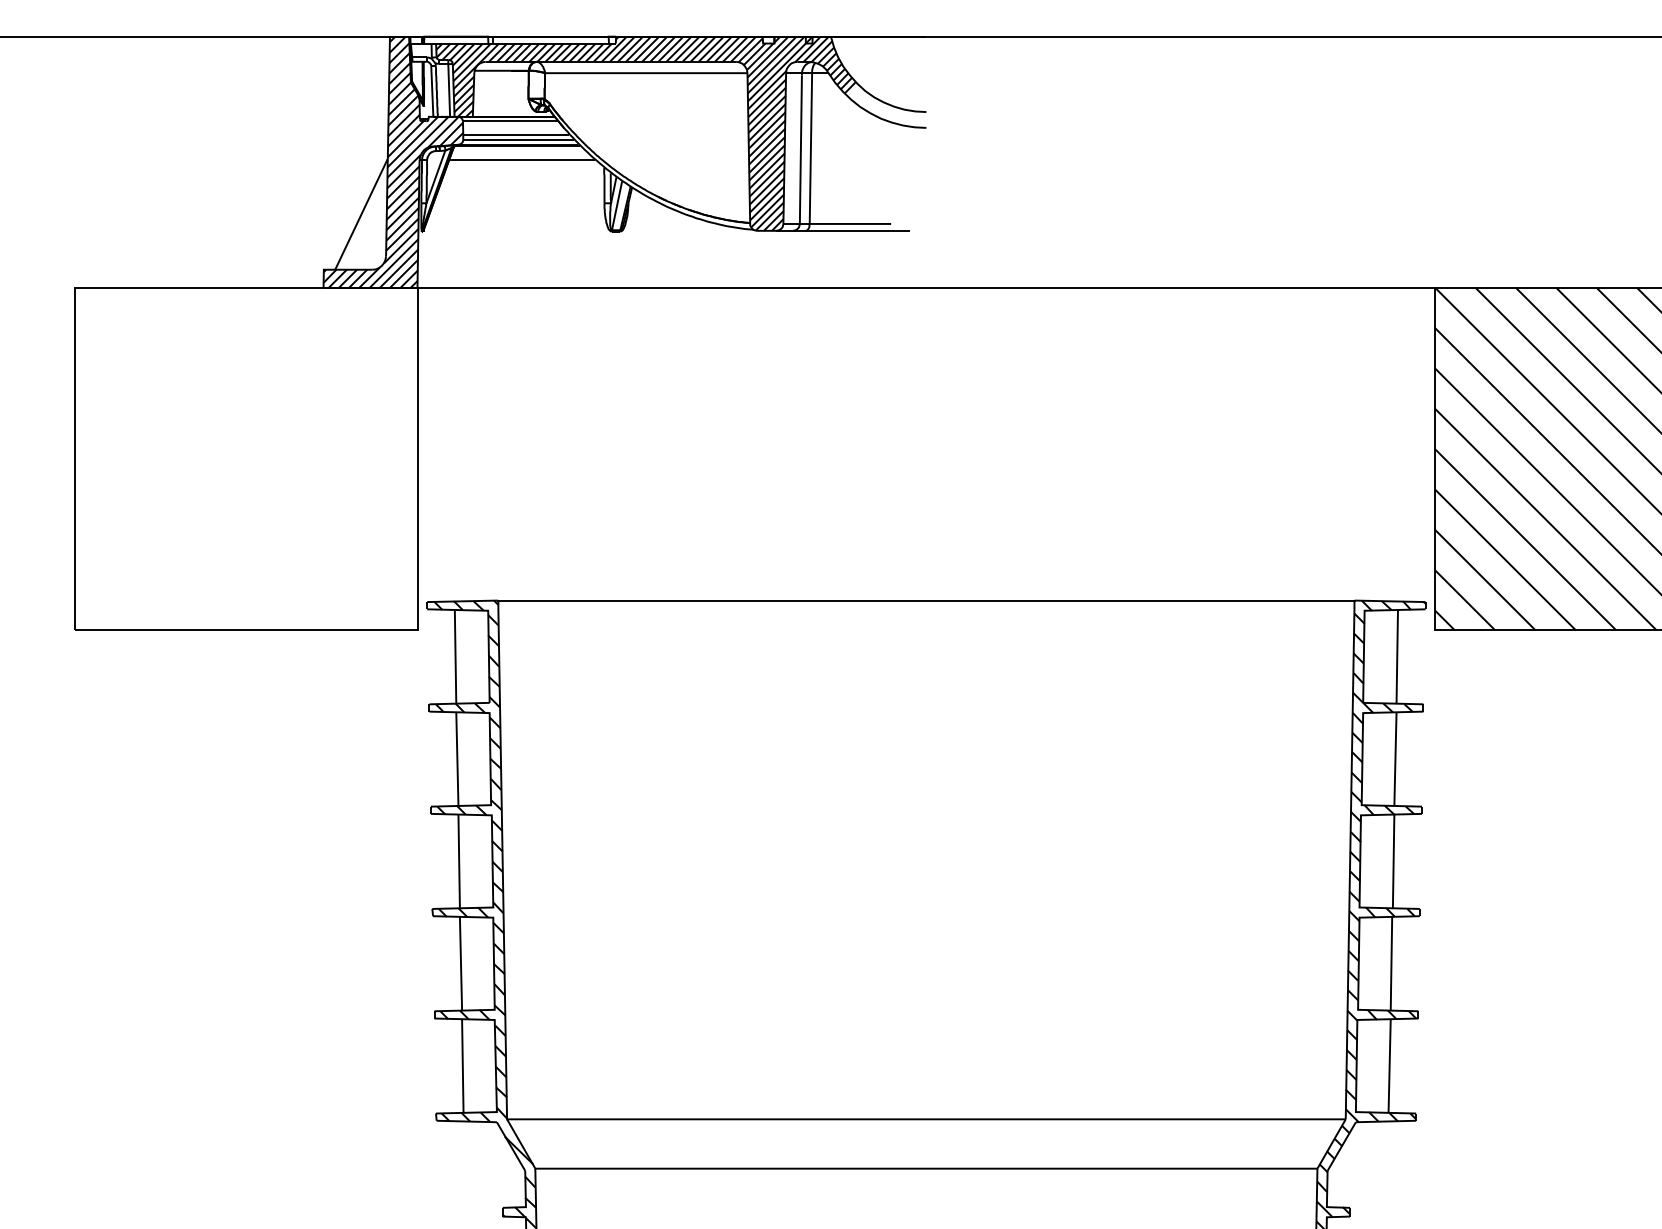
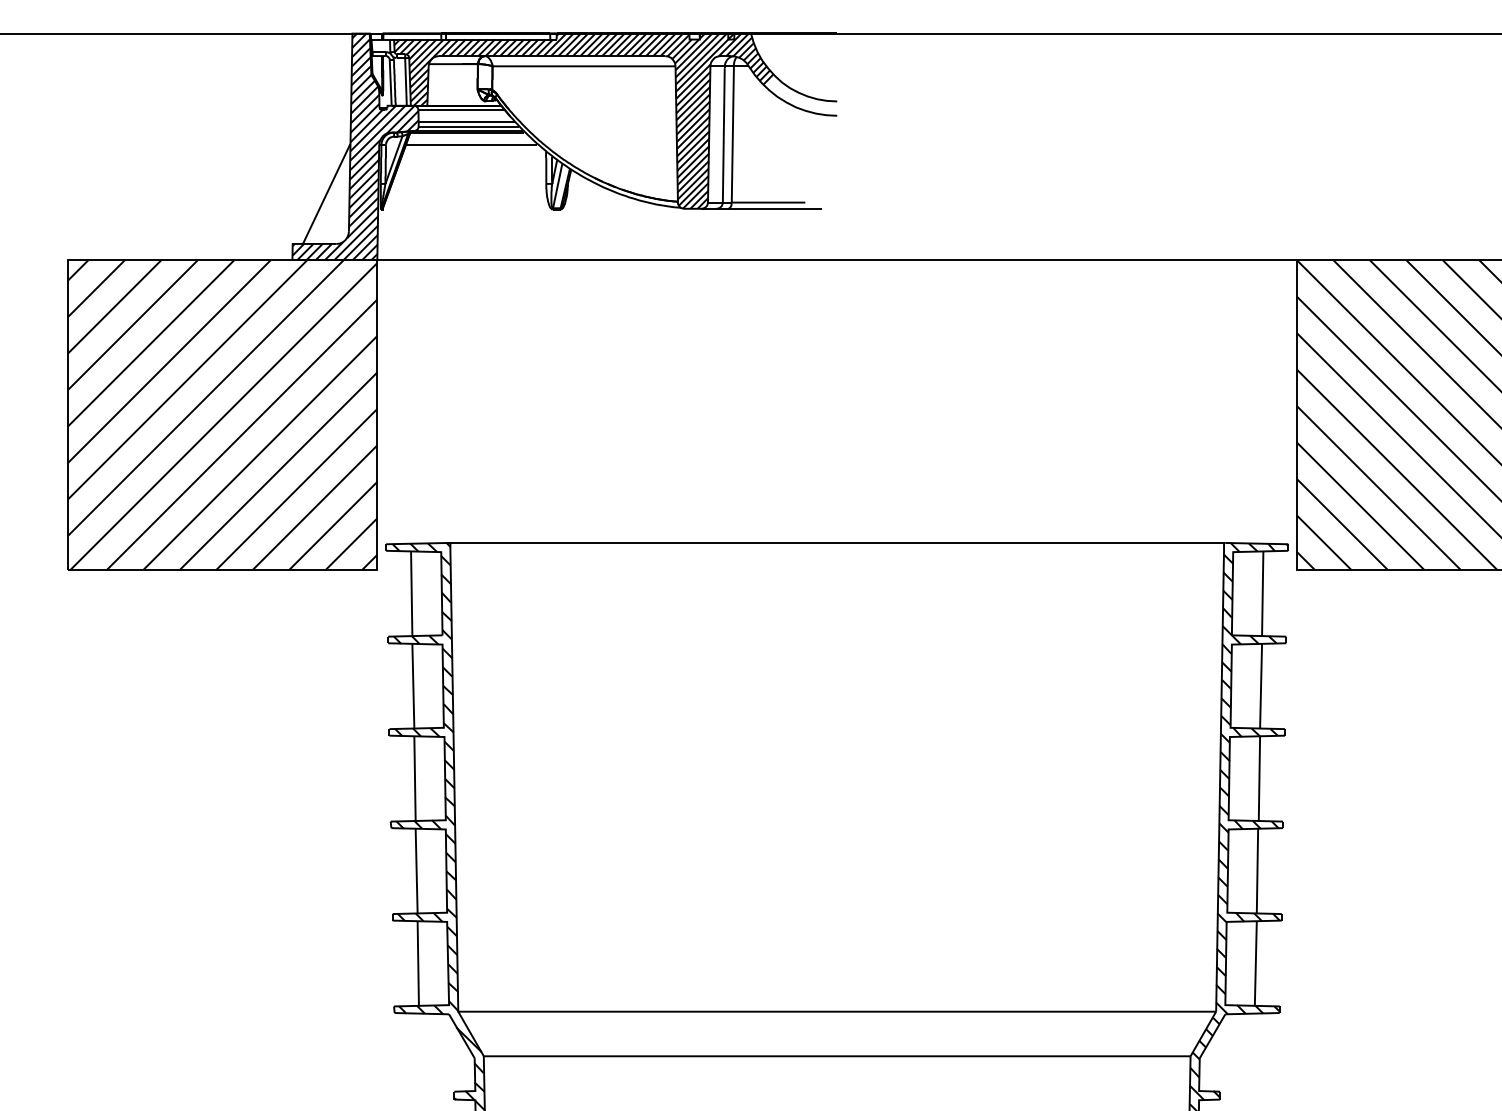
hatch: (246, 458) -> (222, 414), added

